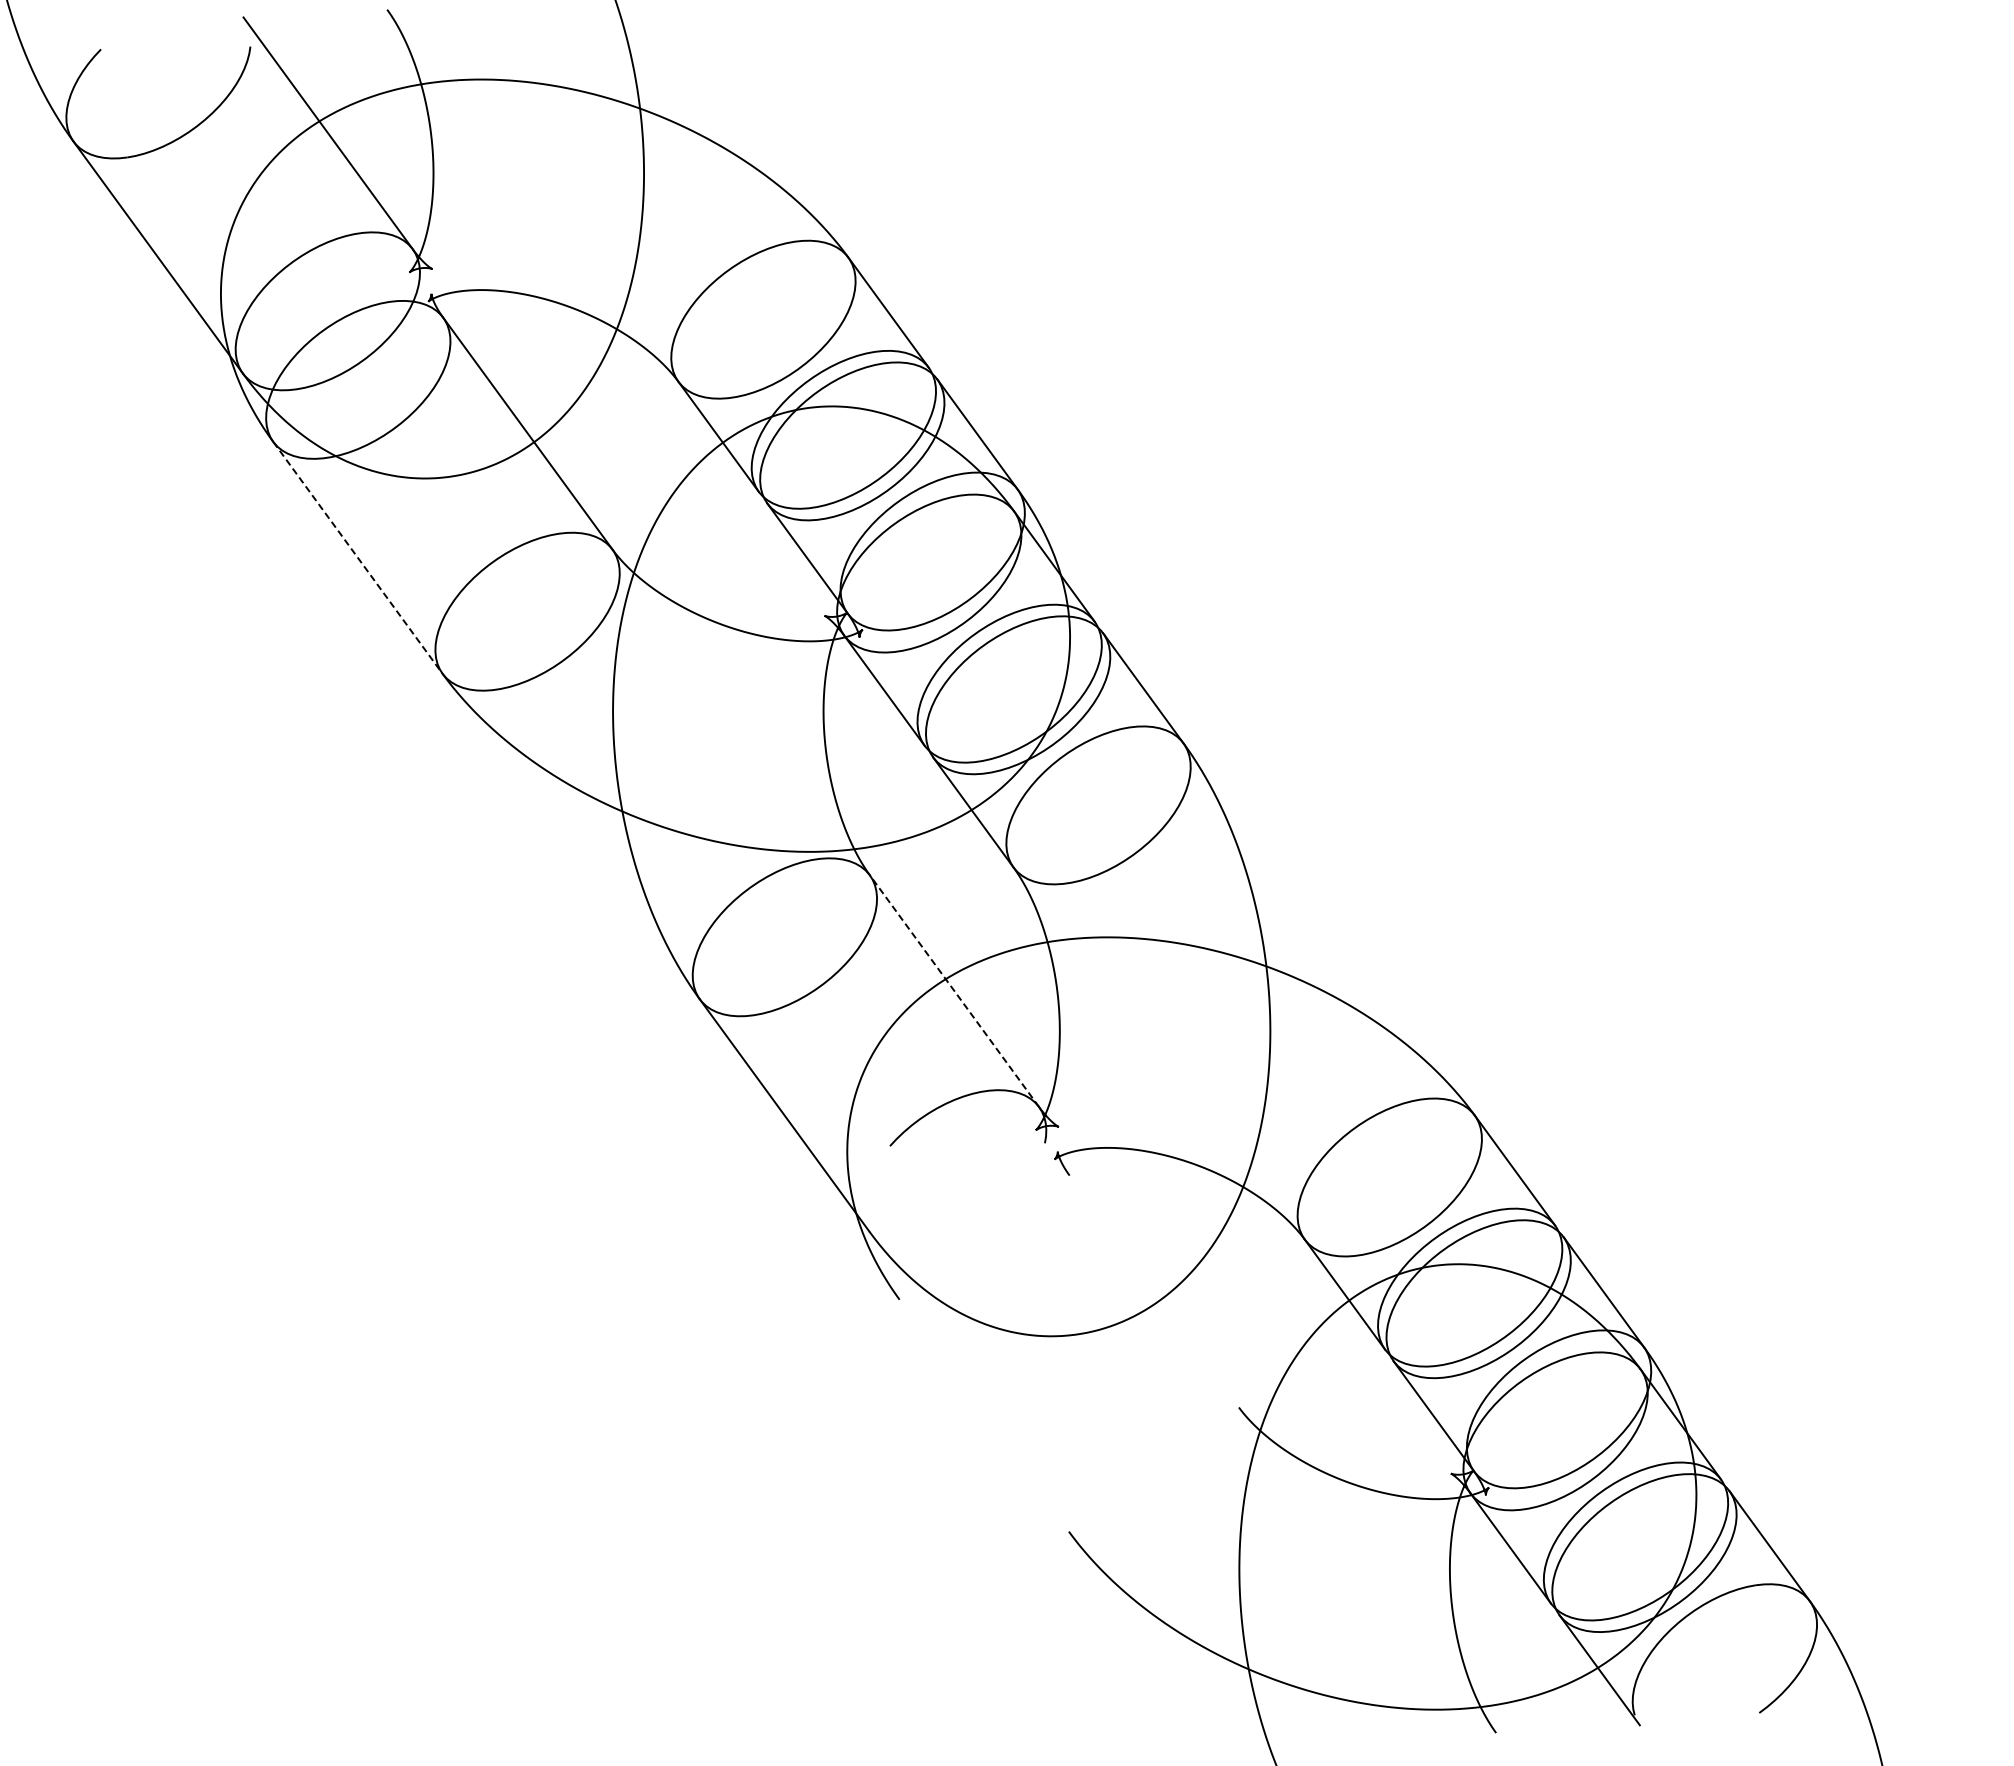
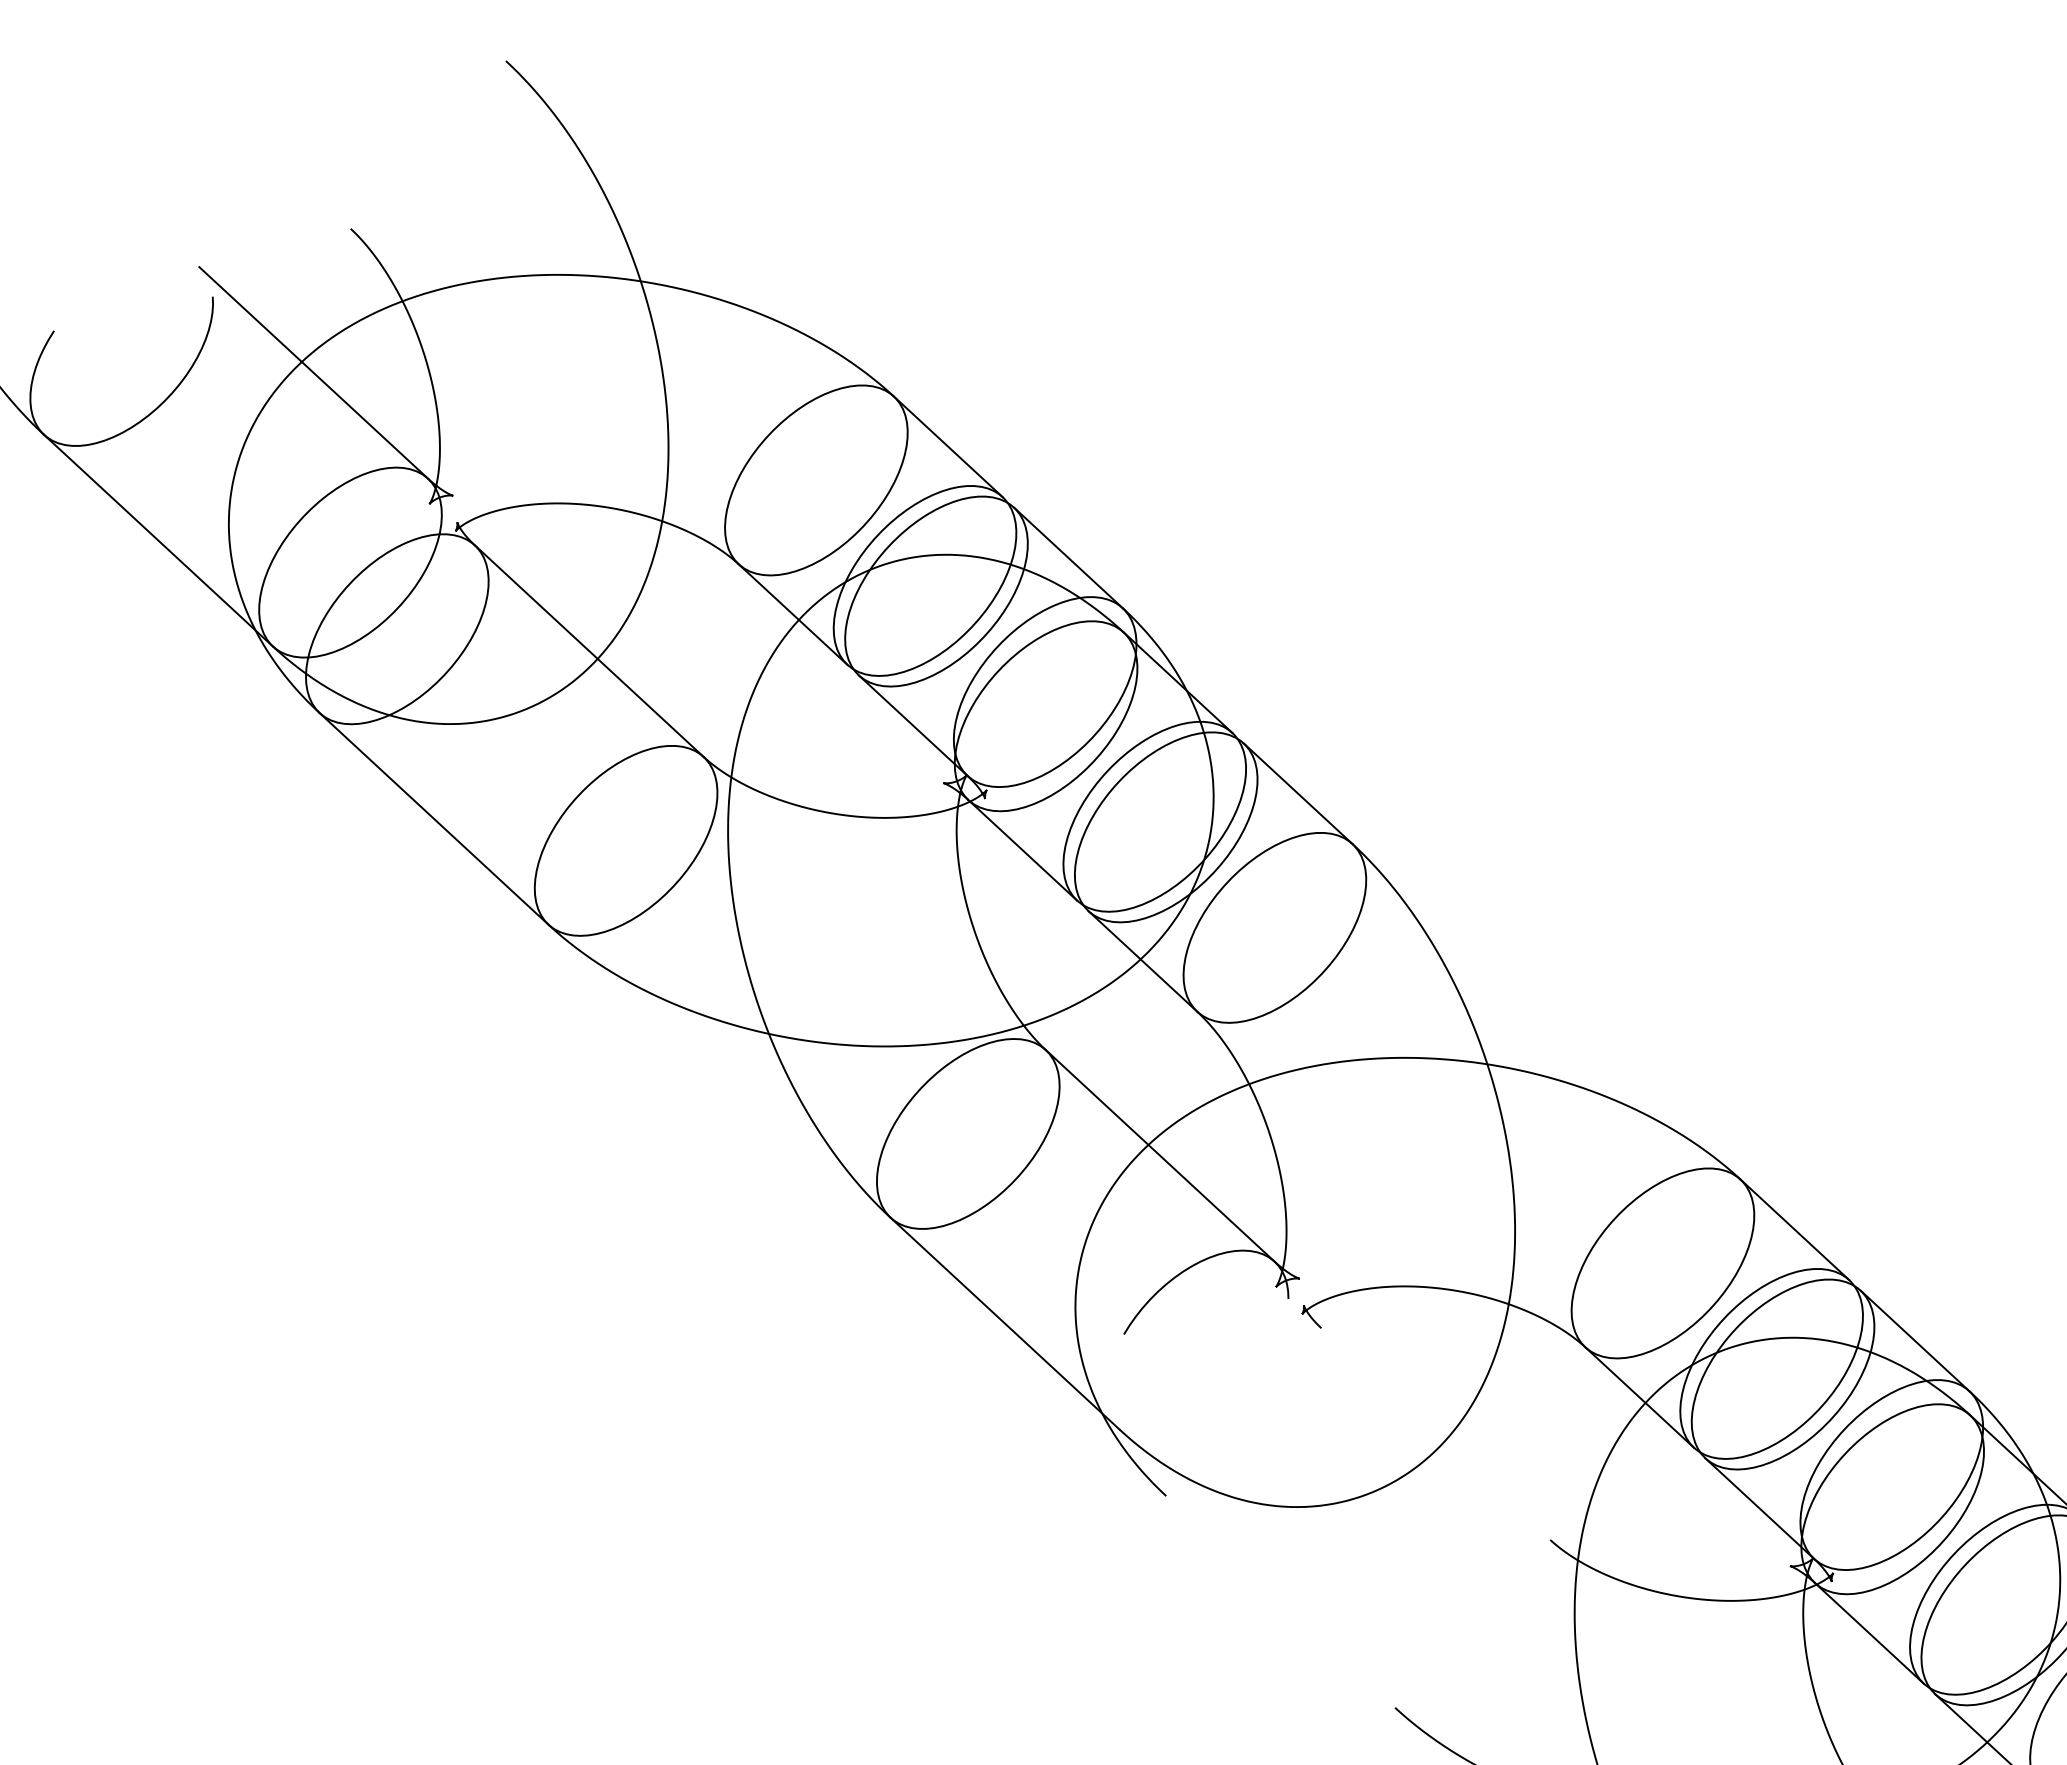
line: (357, 557) -> (433, 818), dashed -> solid
line: (954, 991) -> (1160, 1156), dashed -> solid

